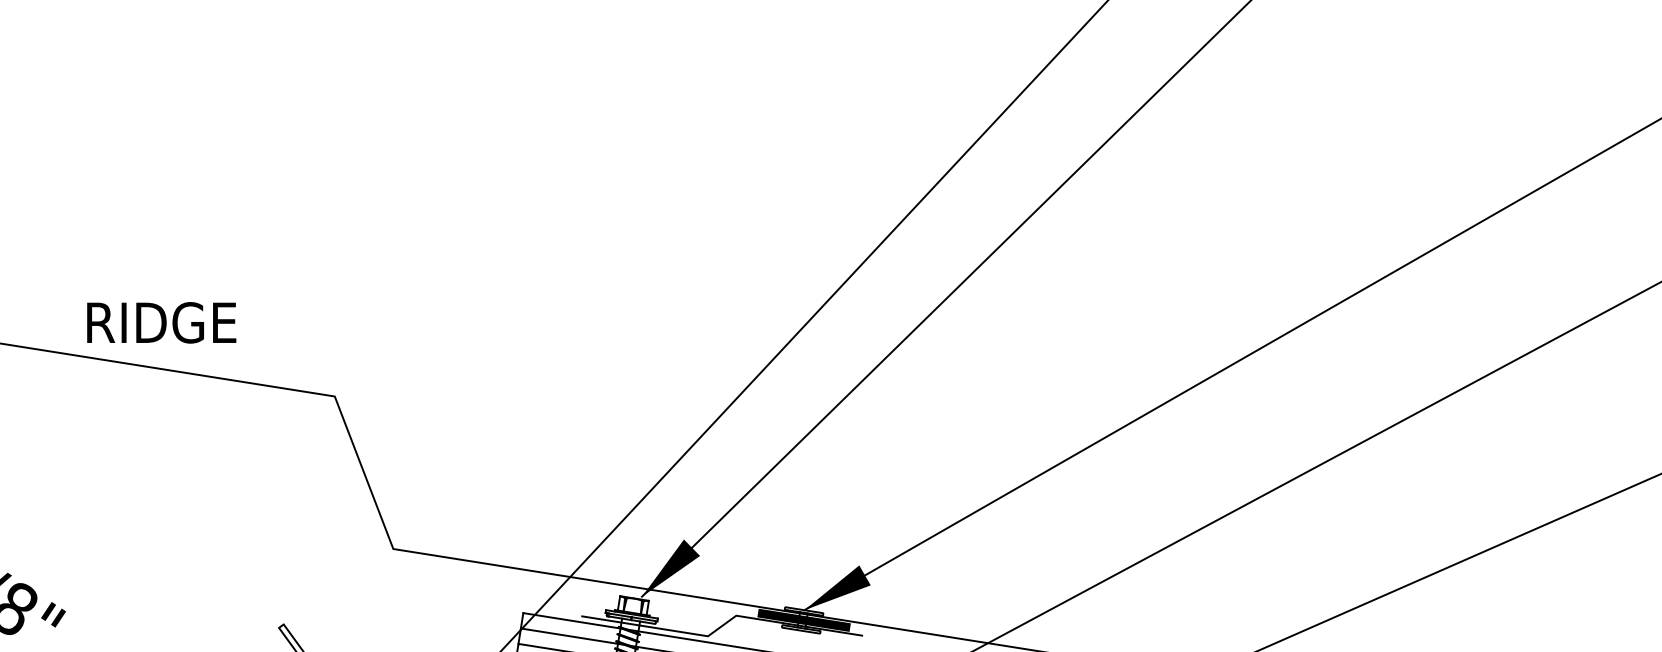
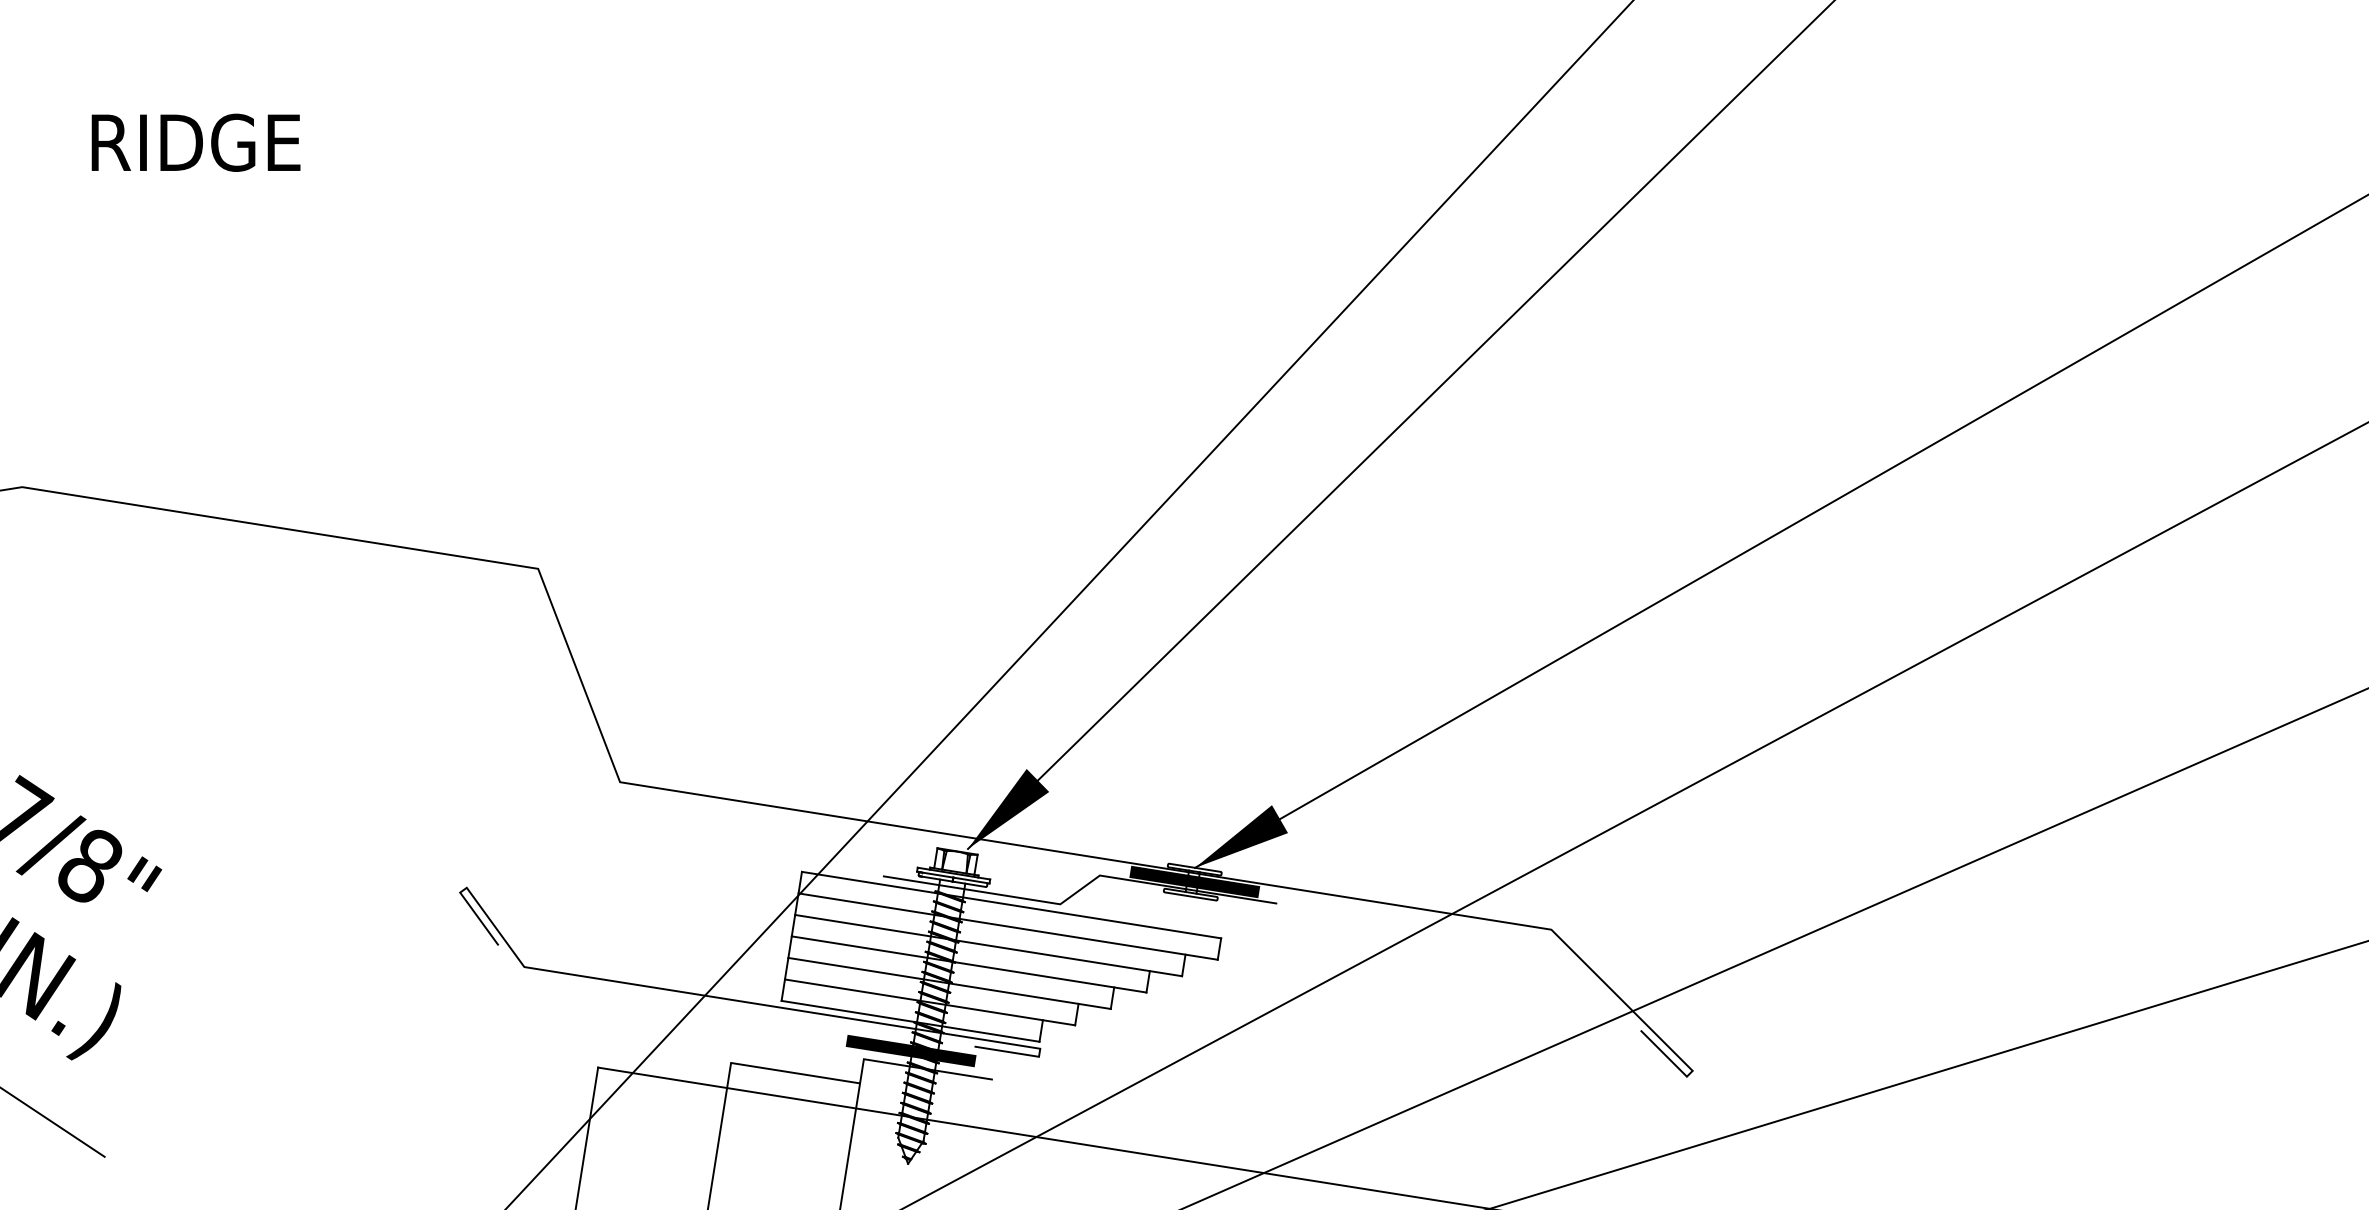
text: (161, 322) -> (195, 142), moved

